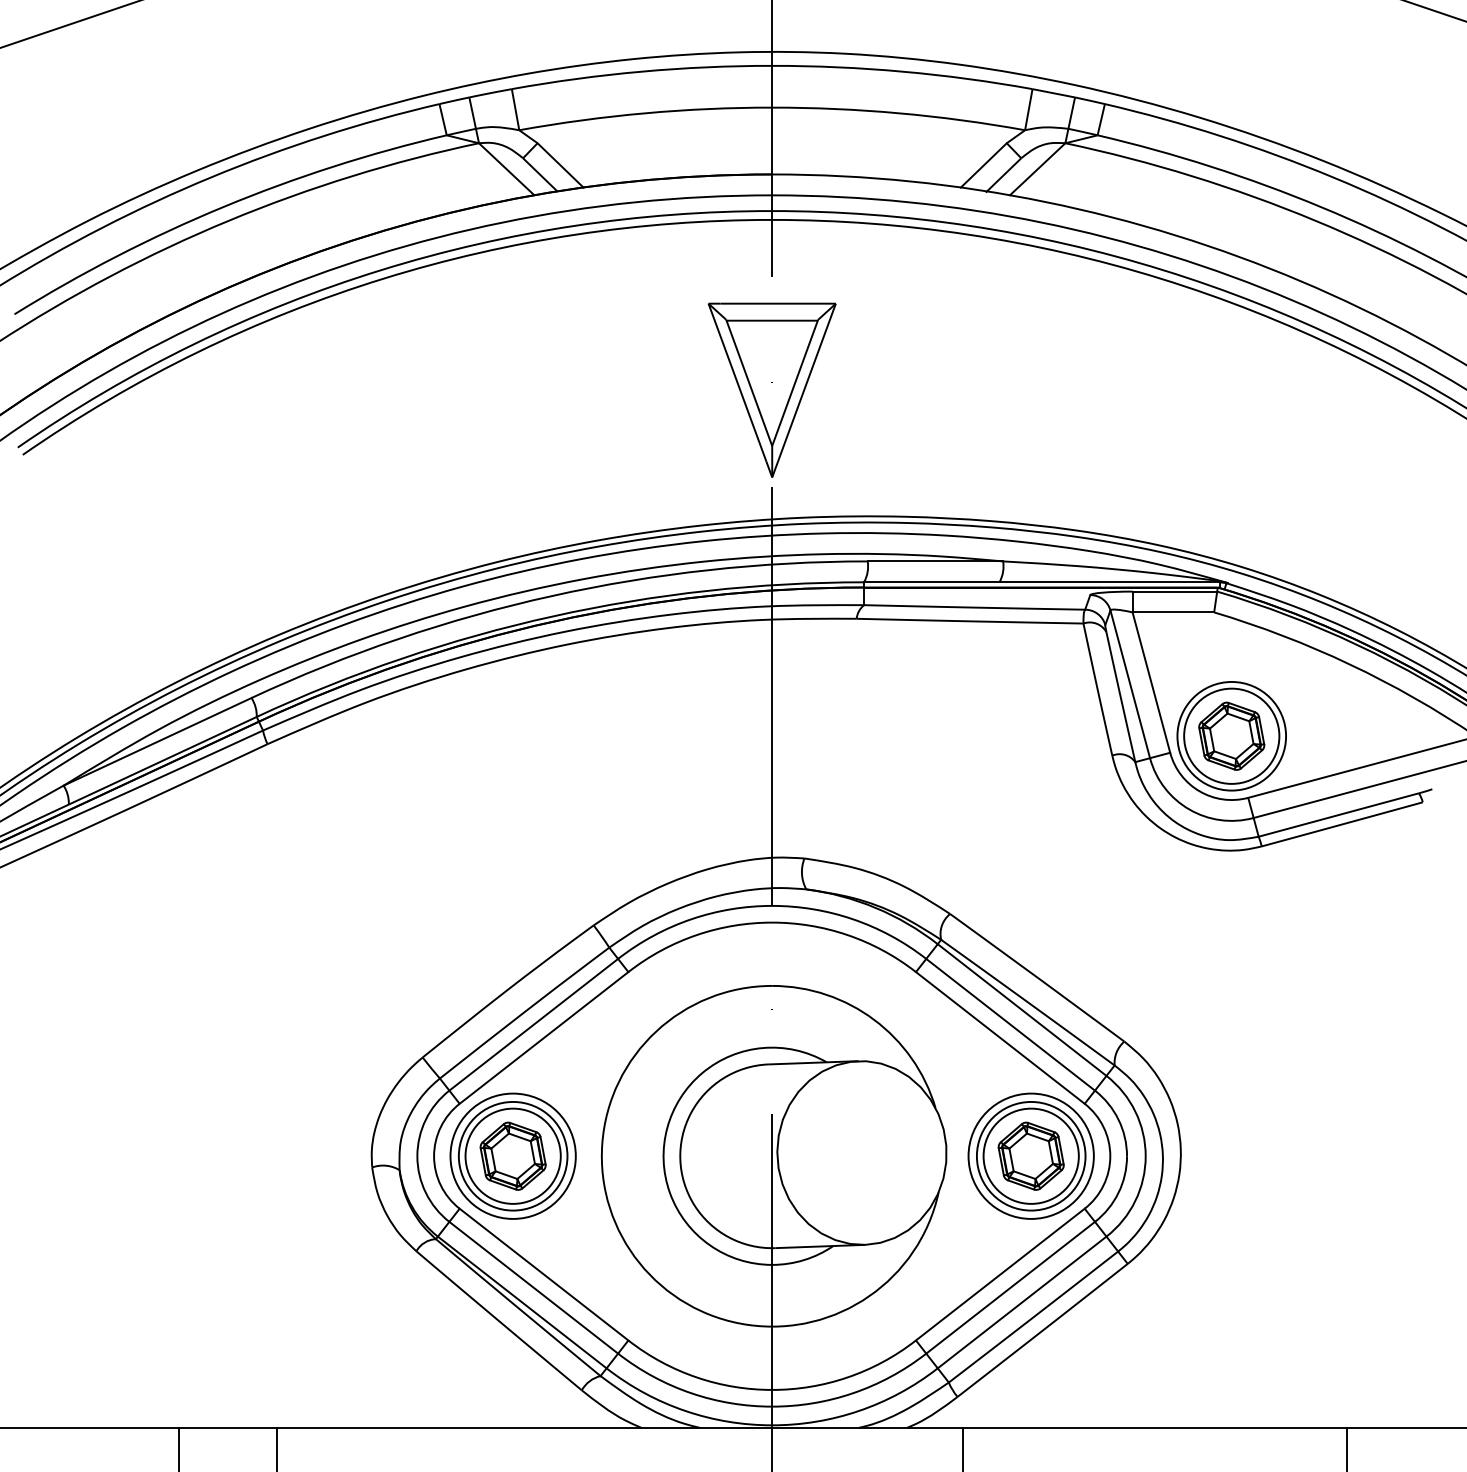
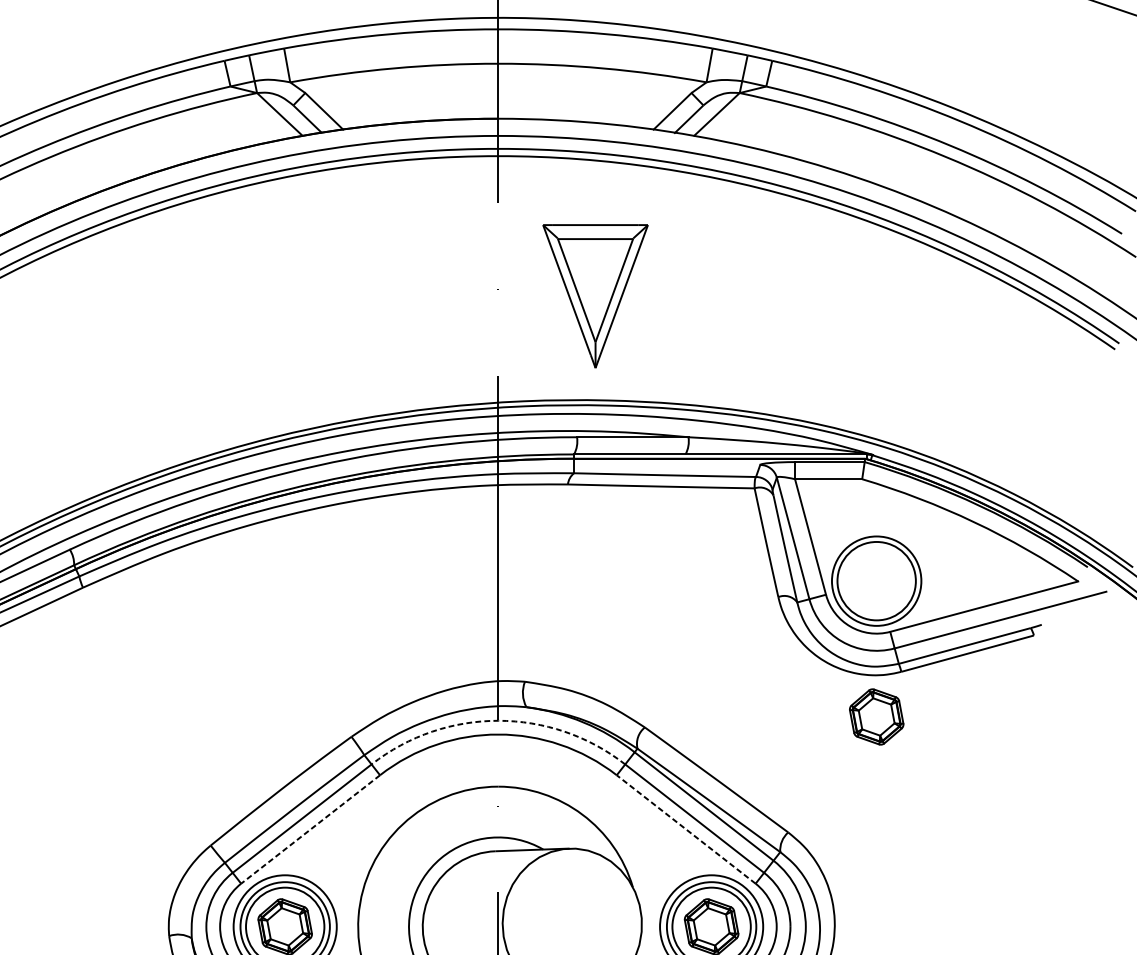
part: (771, 389) -> (594, 295), moved
part: (1231, 735) -> (876, 716), moved
arc: (772, 905) -> (498, 720), solid -> dashed
line: (999, 1037) -> (685, 829), solid -> dashed
line: (543, 1038) -> (310, 829), solid -> dashed

